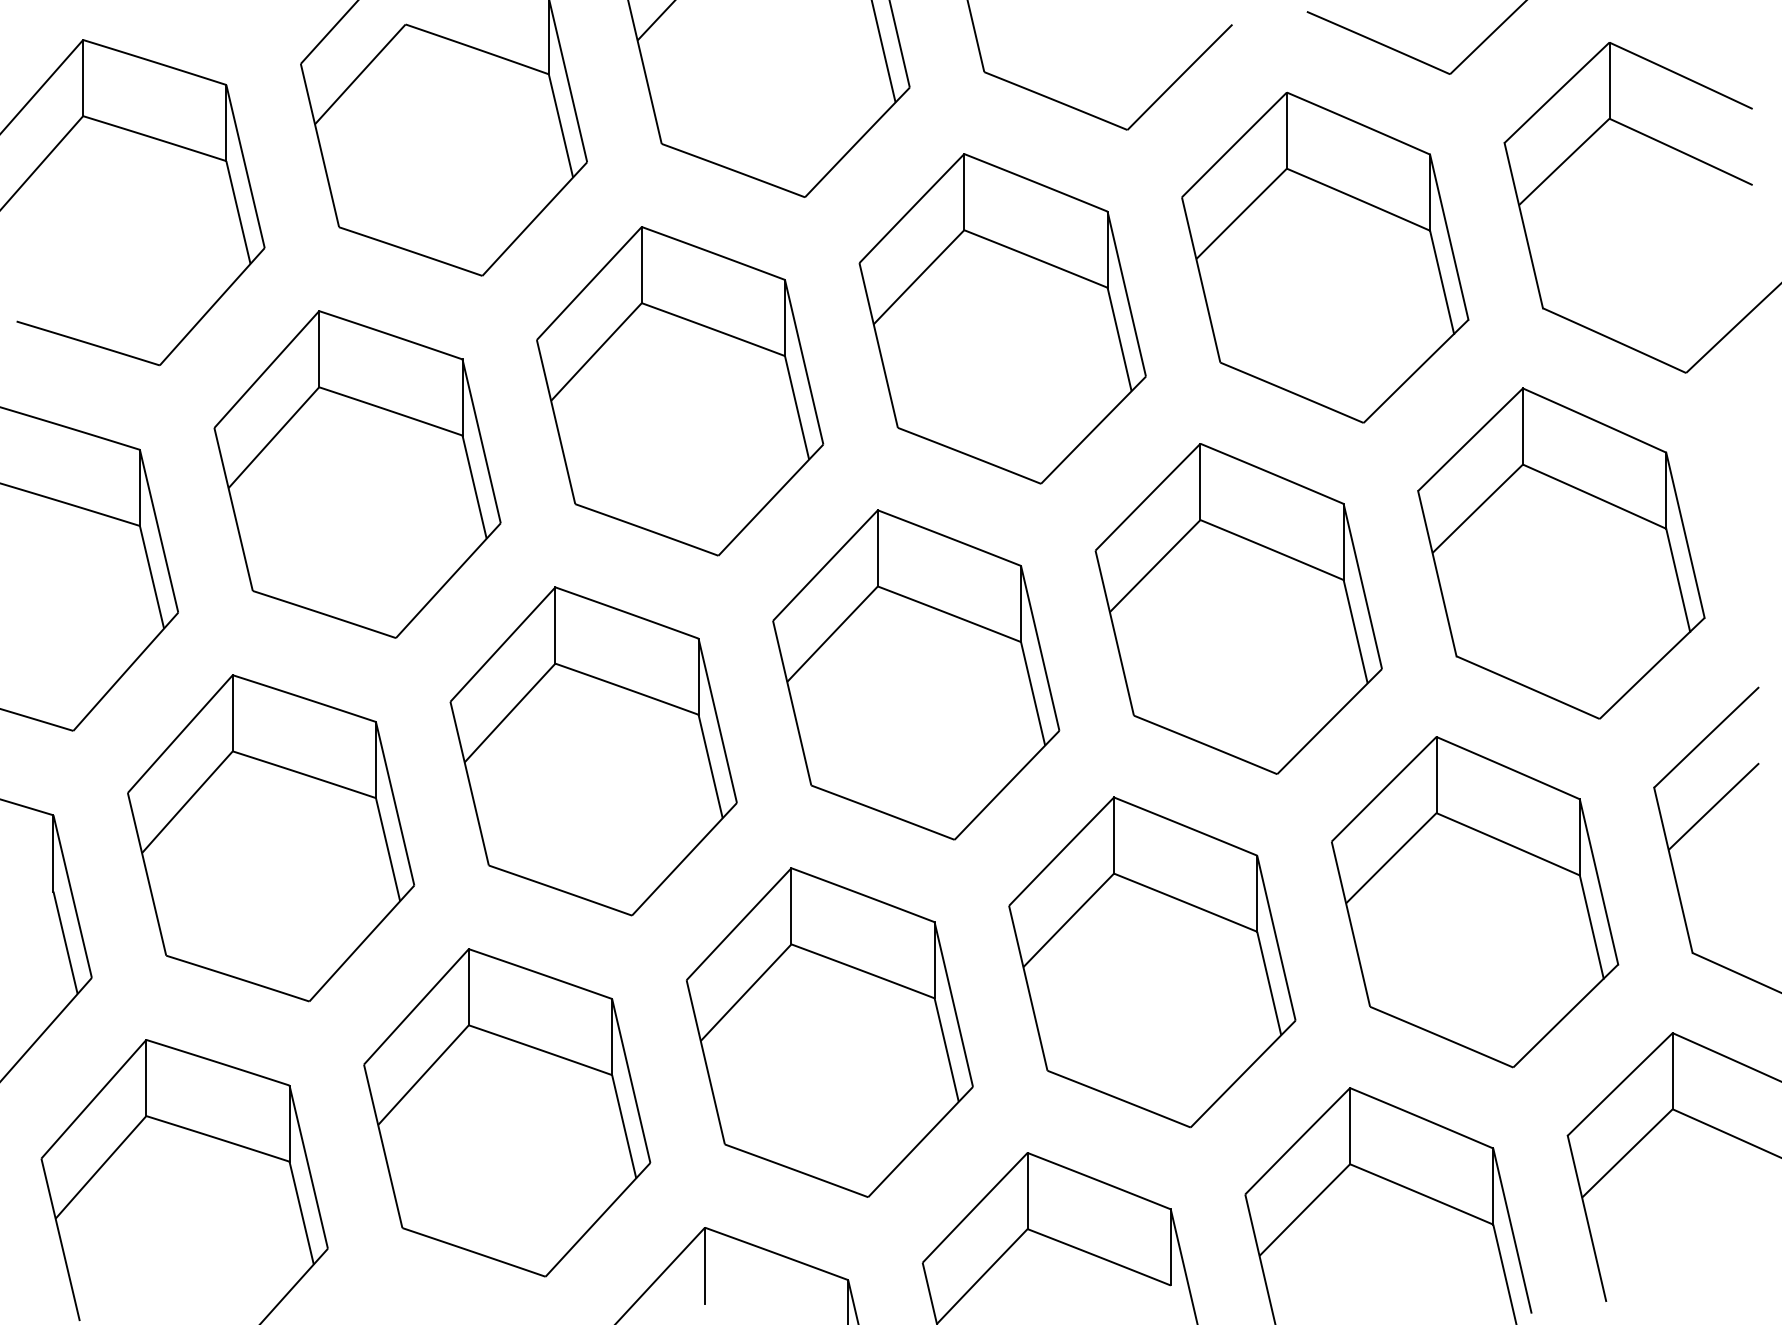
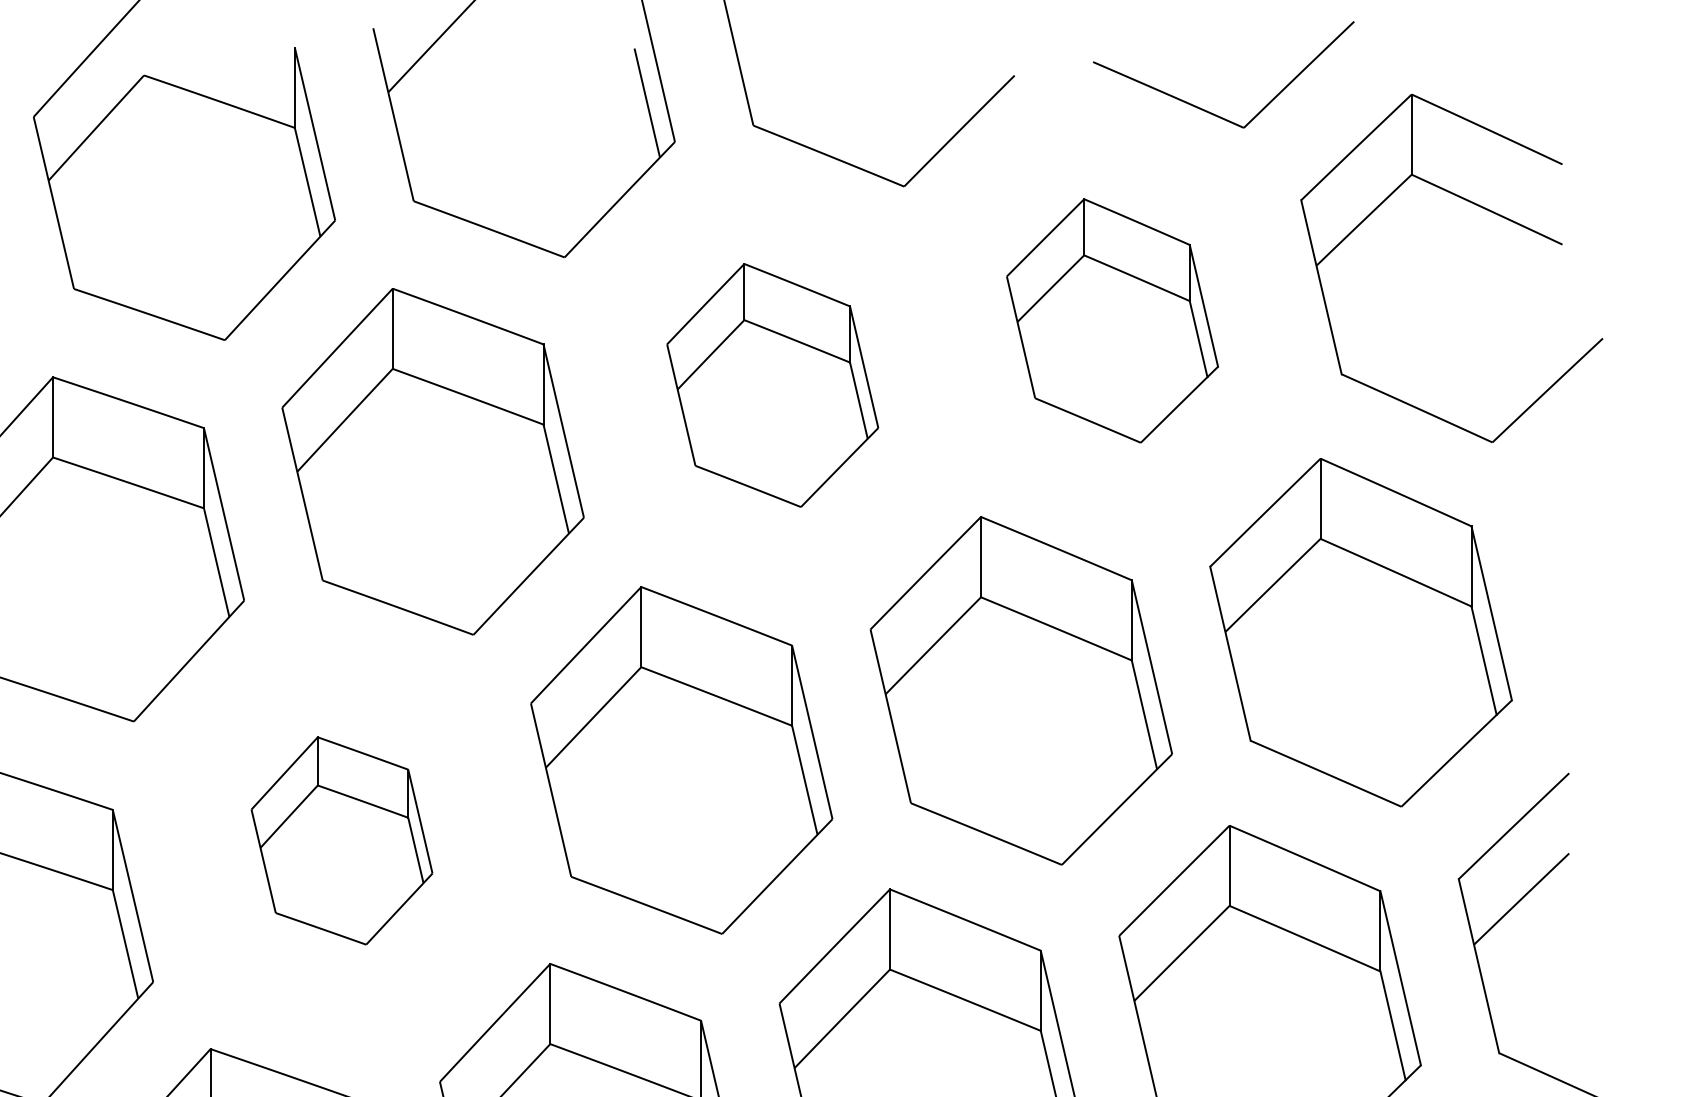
part: (1325, 257) -> (1112, 320), size x0.7
part: (1002, 318) -> (772, 385), size x0.7
part: (593, 751) -> (341, 841), size x0.6

